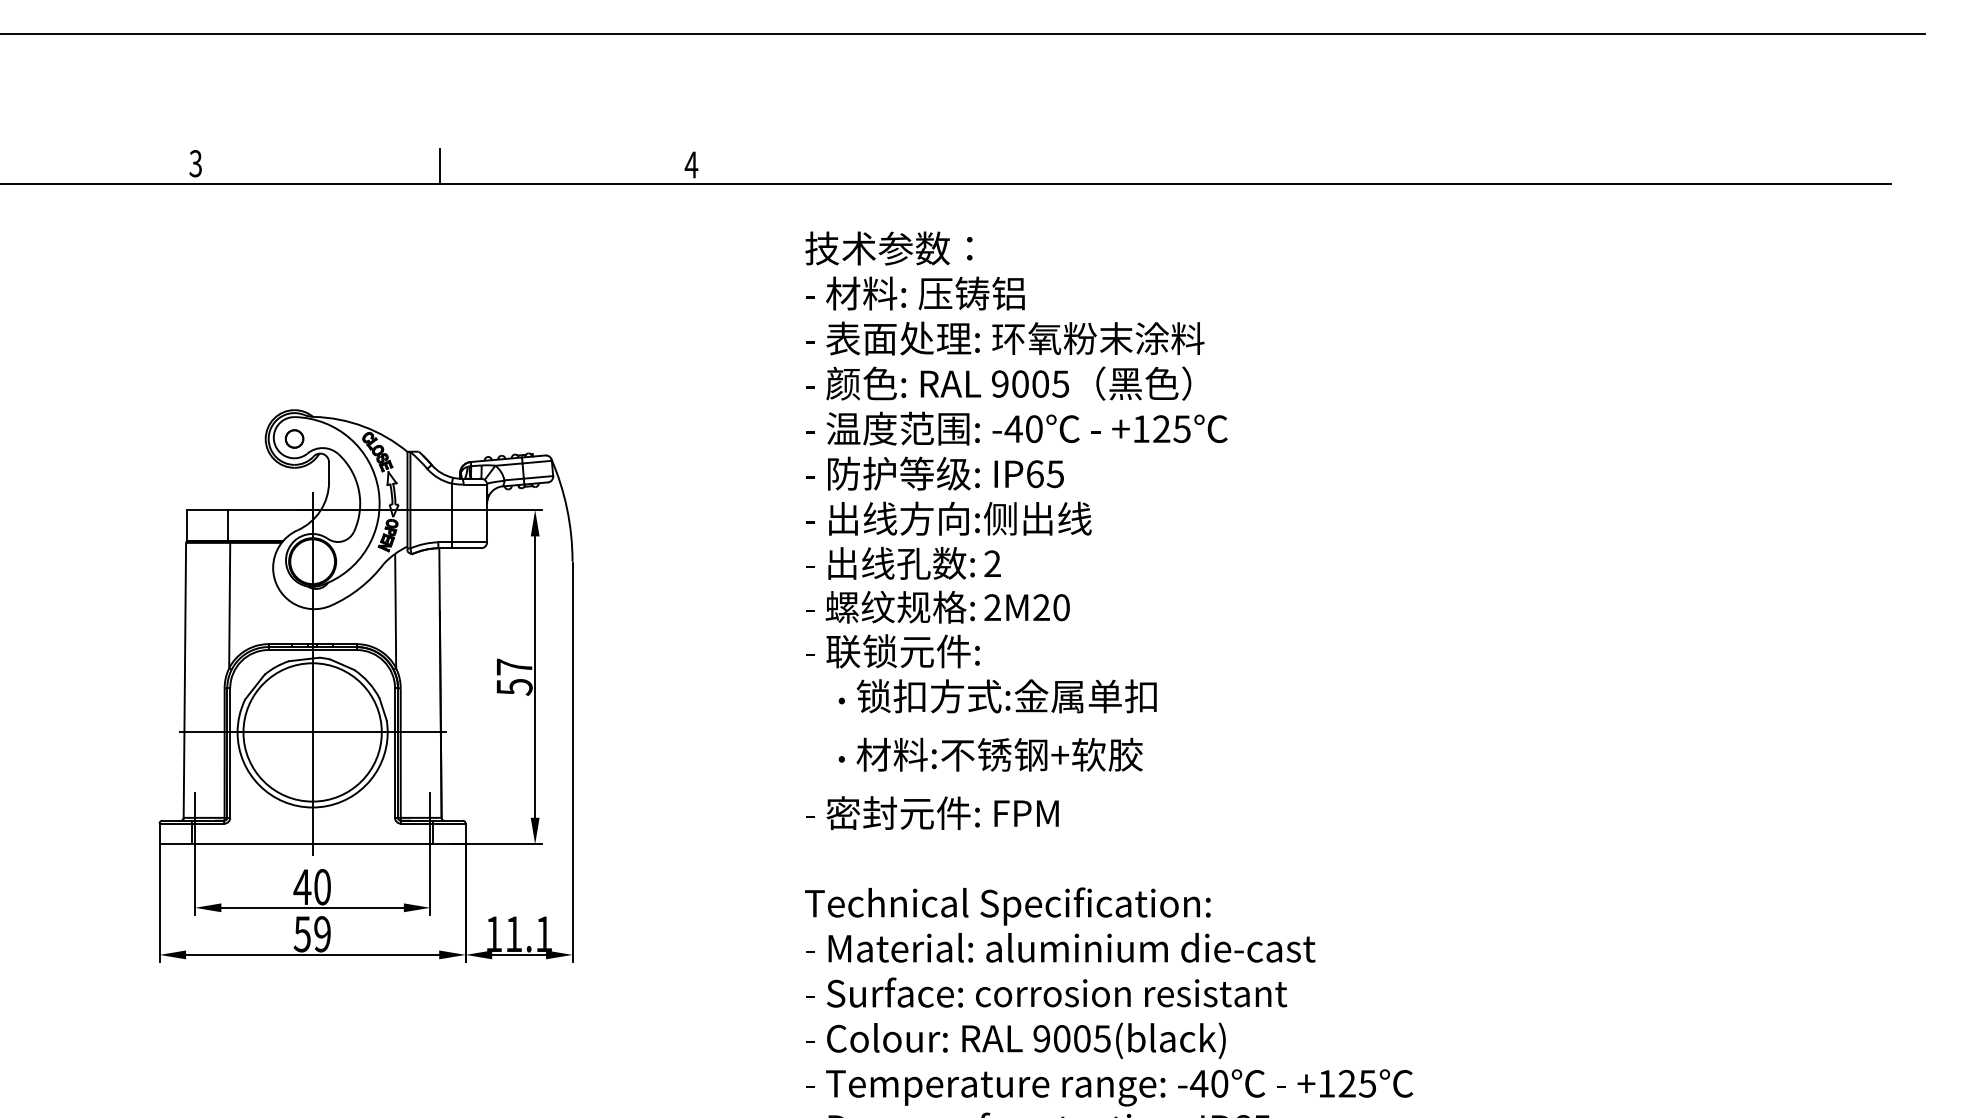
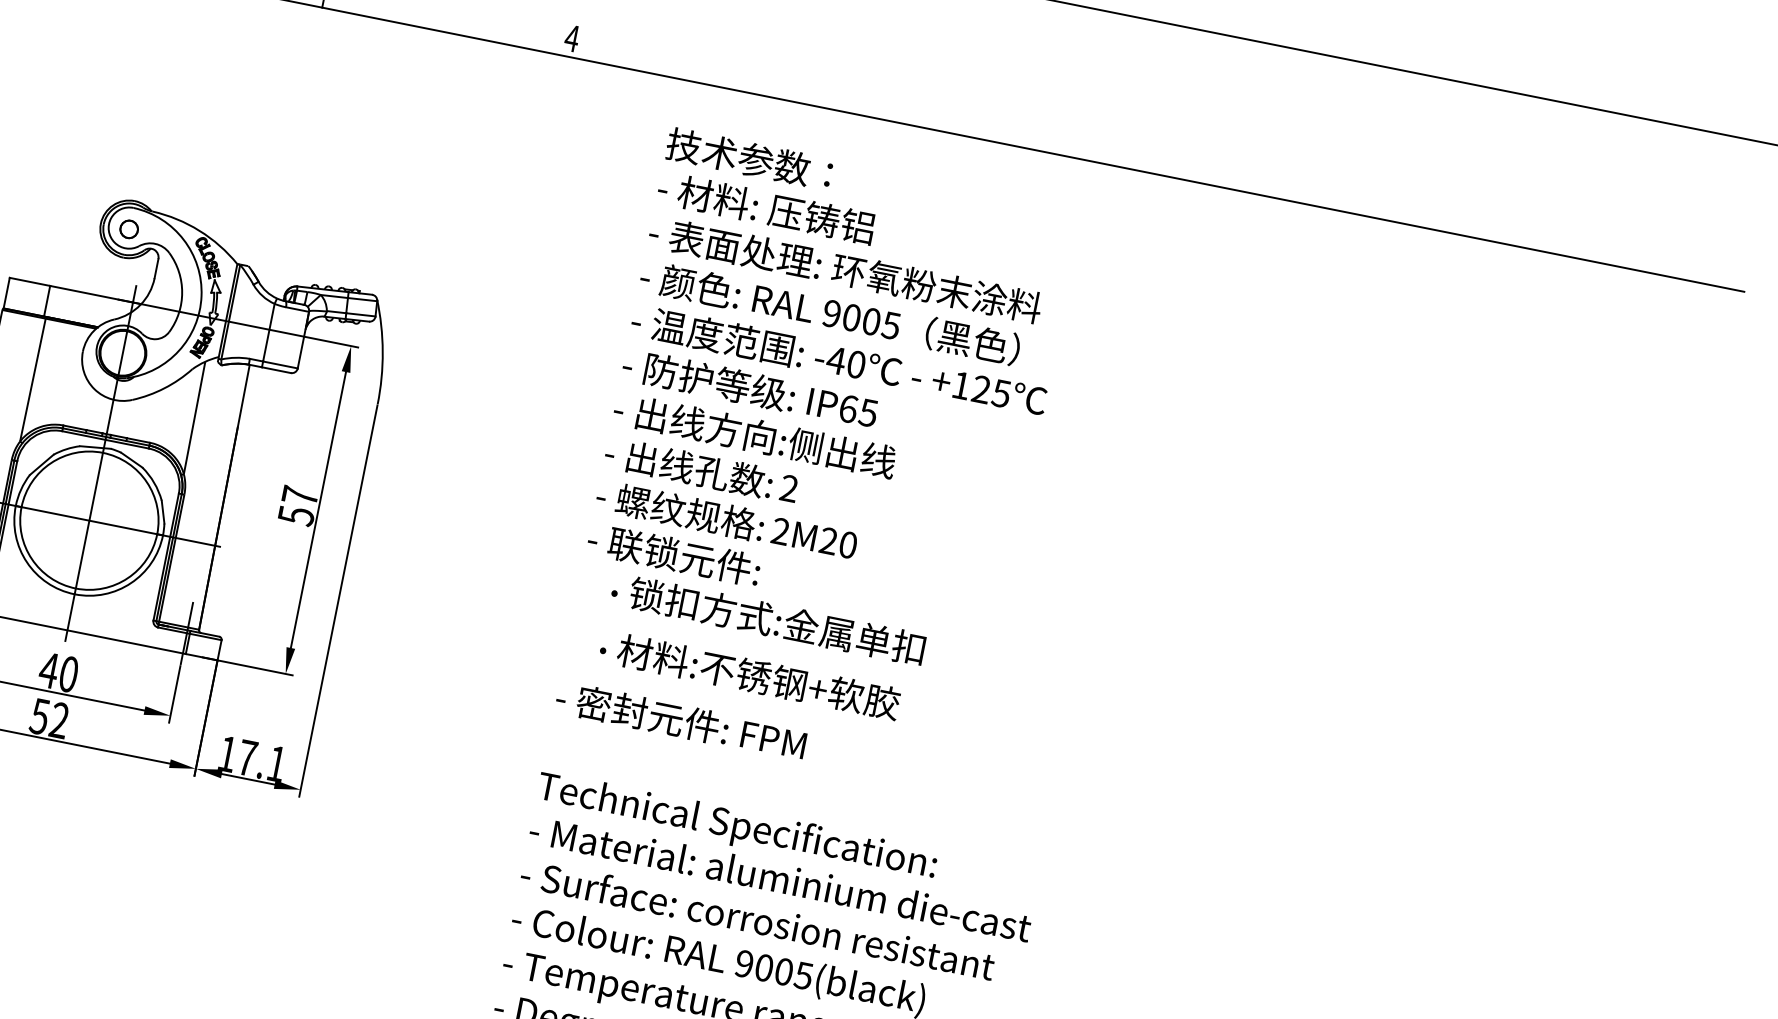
text: (513, 933) -> (246, 757), 11.1 -> 17.1
text: (322, 934) -> (59, 720), 59 -> 52

